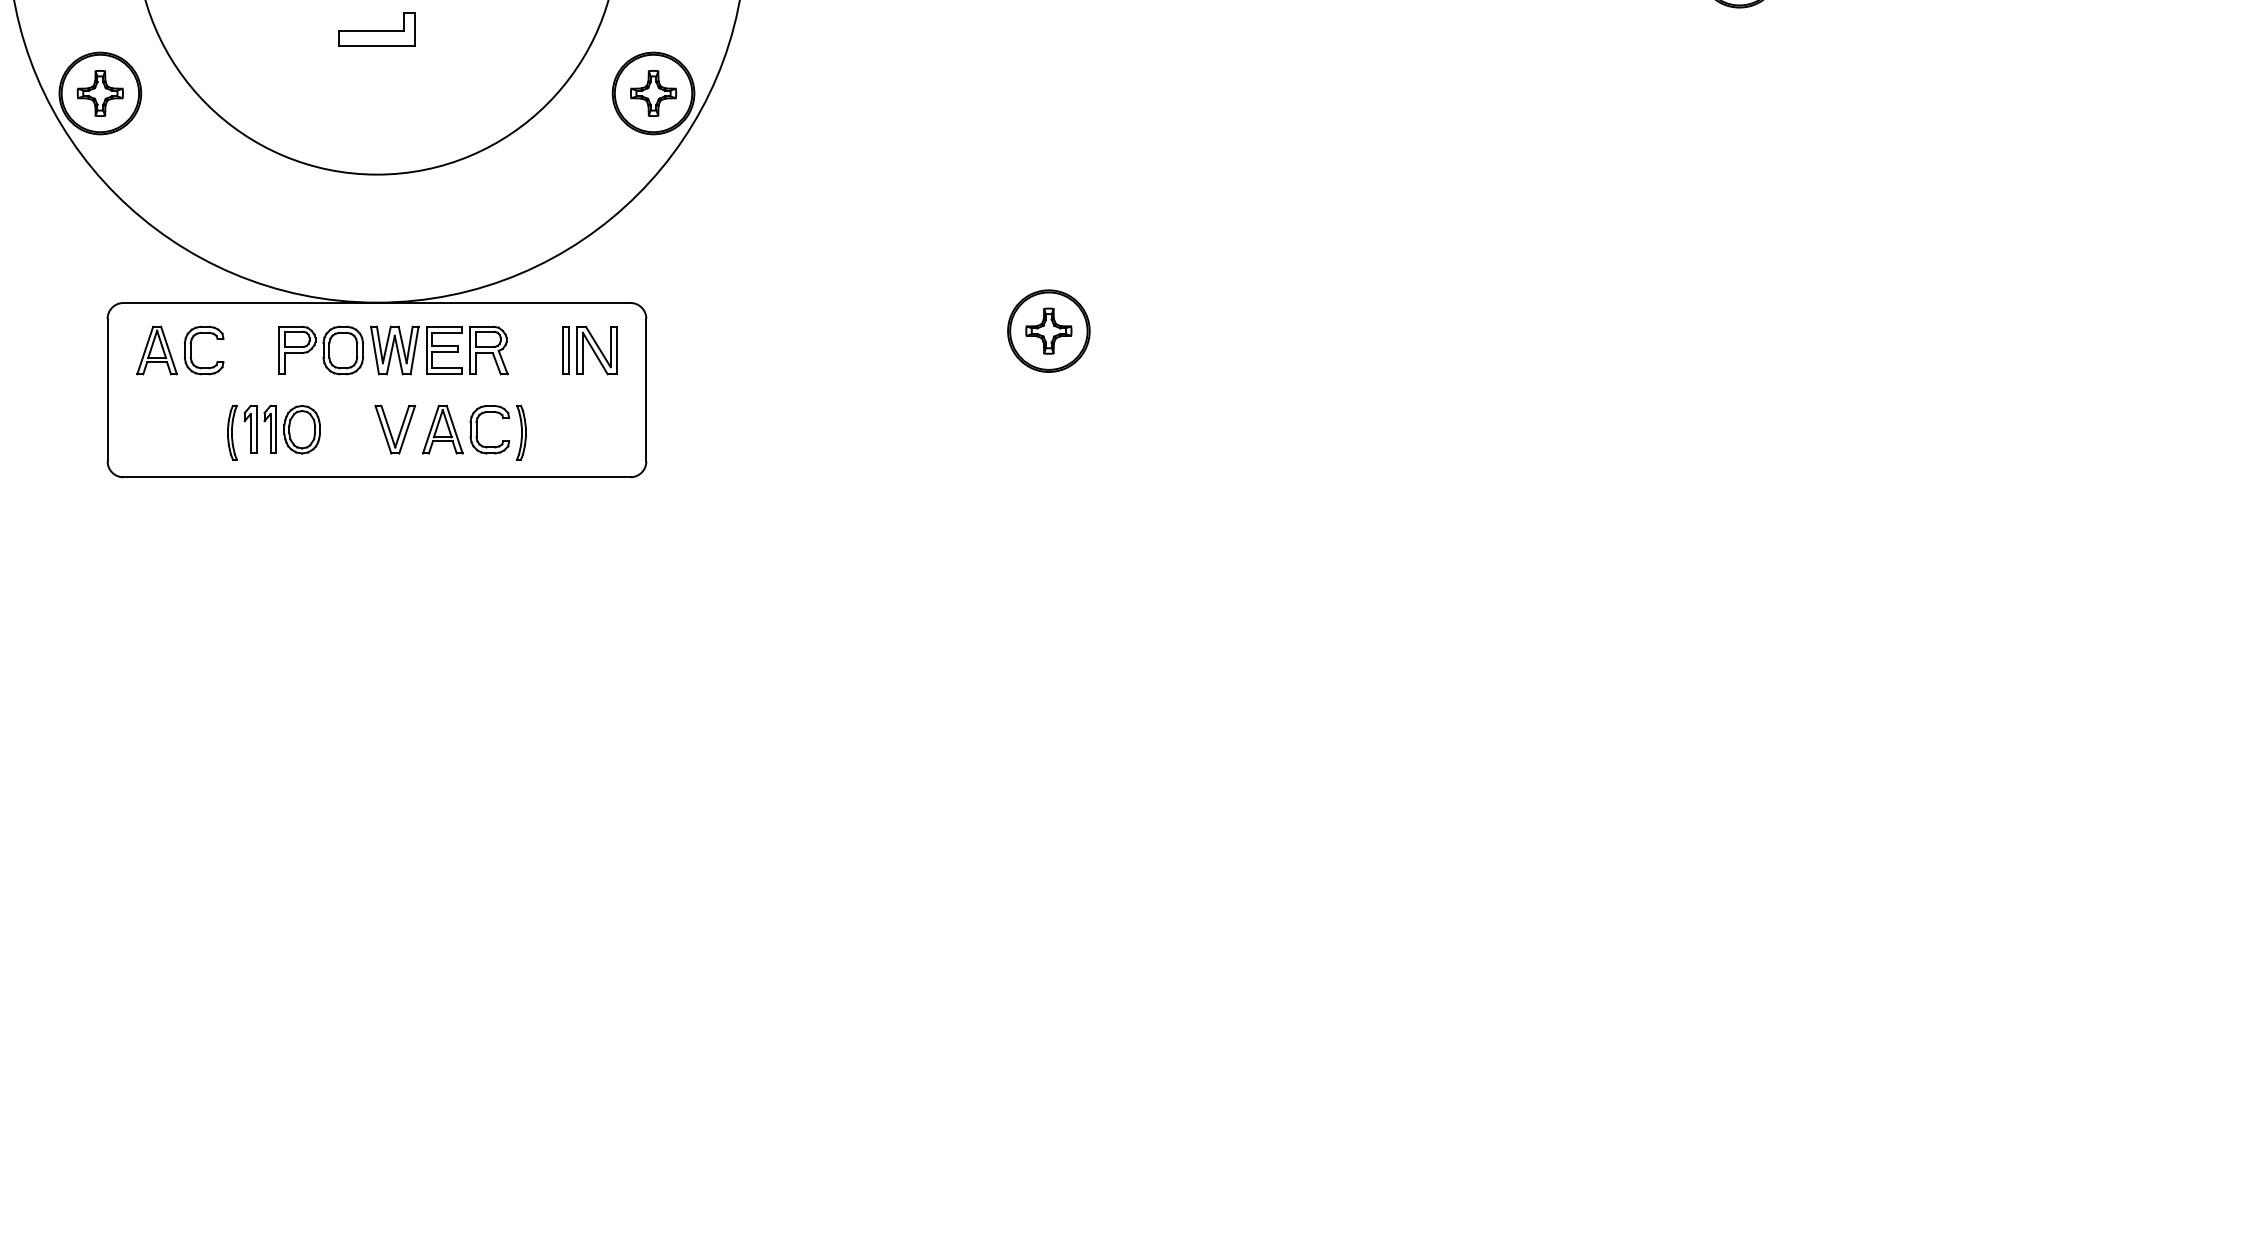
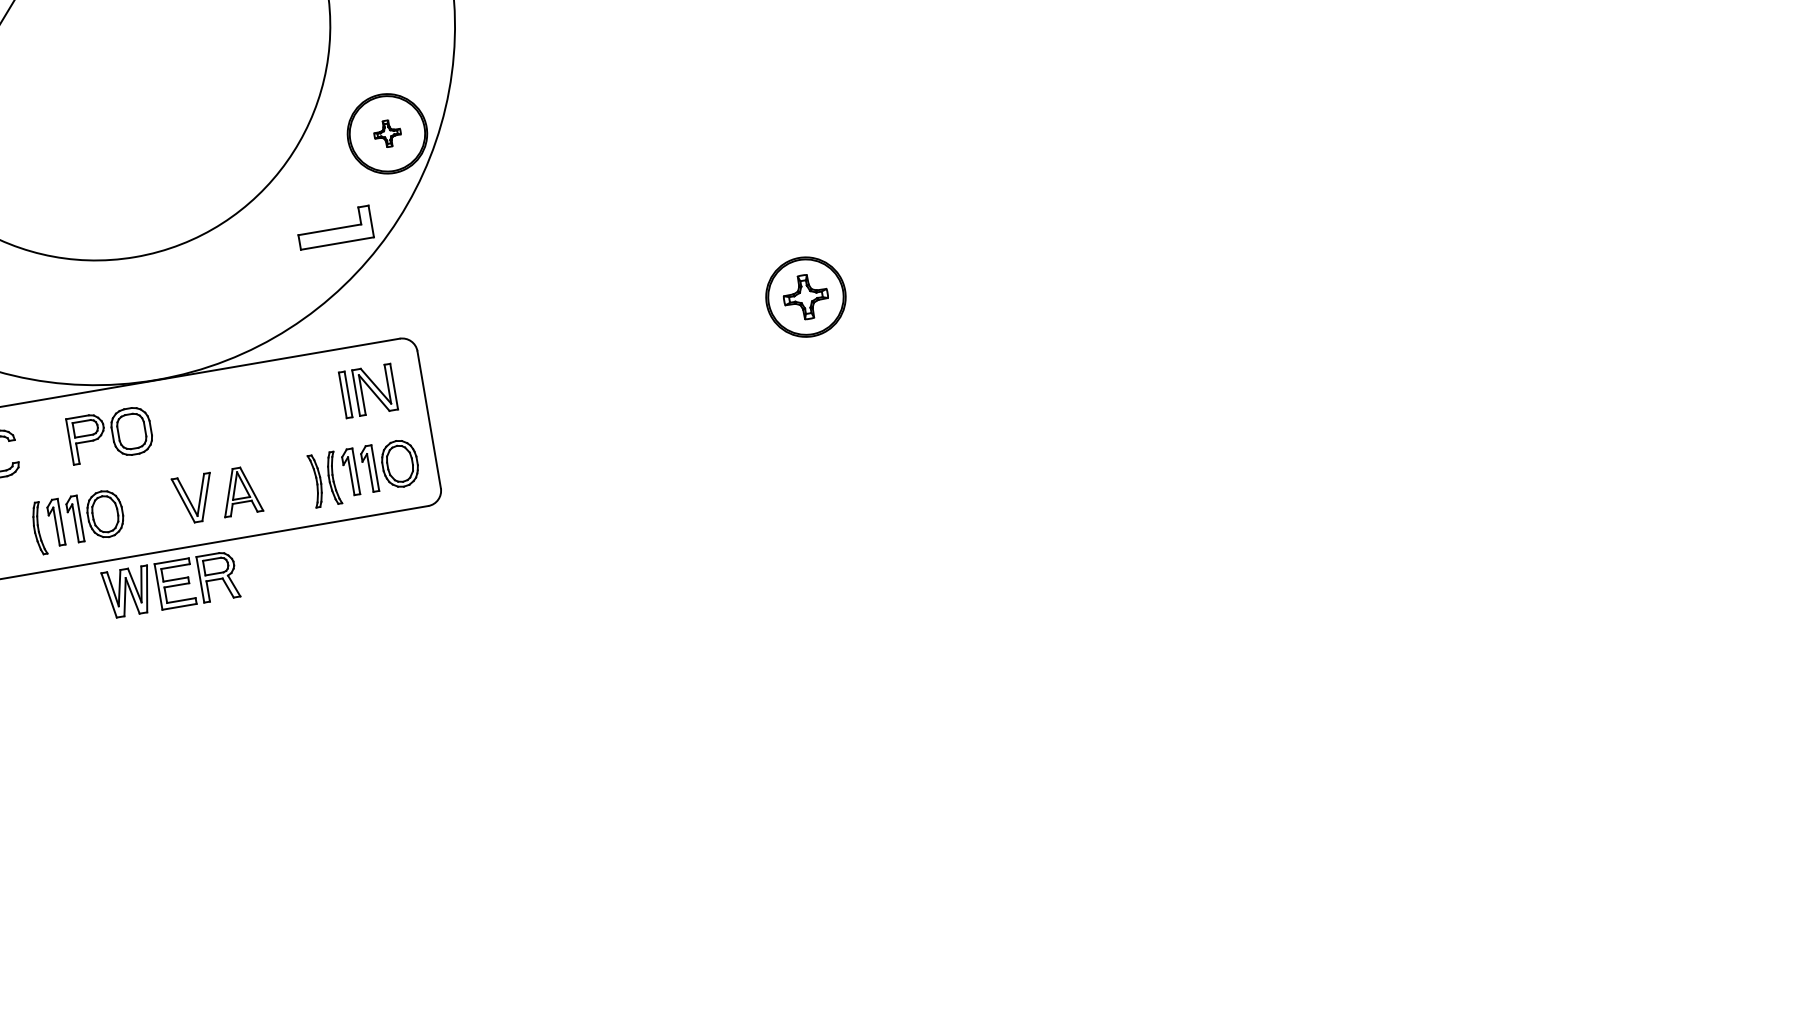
part: (376, 29) -> (334, 227), moved
part: (653, 93) -> (387, 133), size x0.6
part: (439, 350) -> (171, 584), moved
part: (477, 429) -> (273, 485), removed
part: (580, 432) -> (372, 471), added

